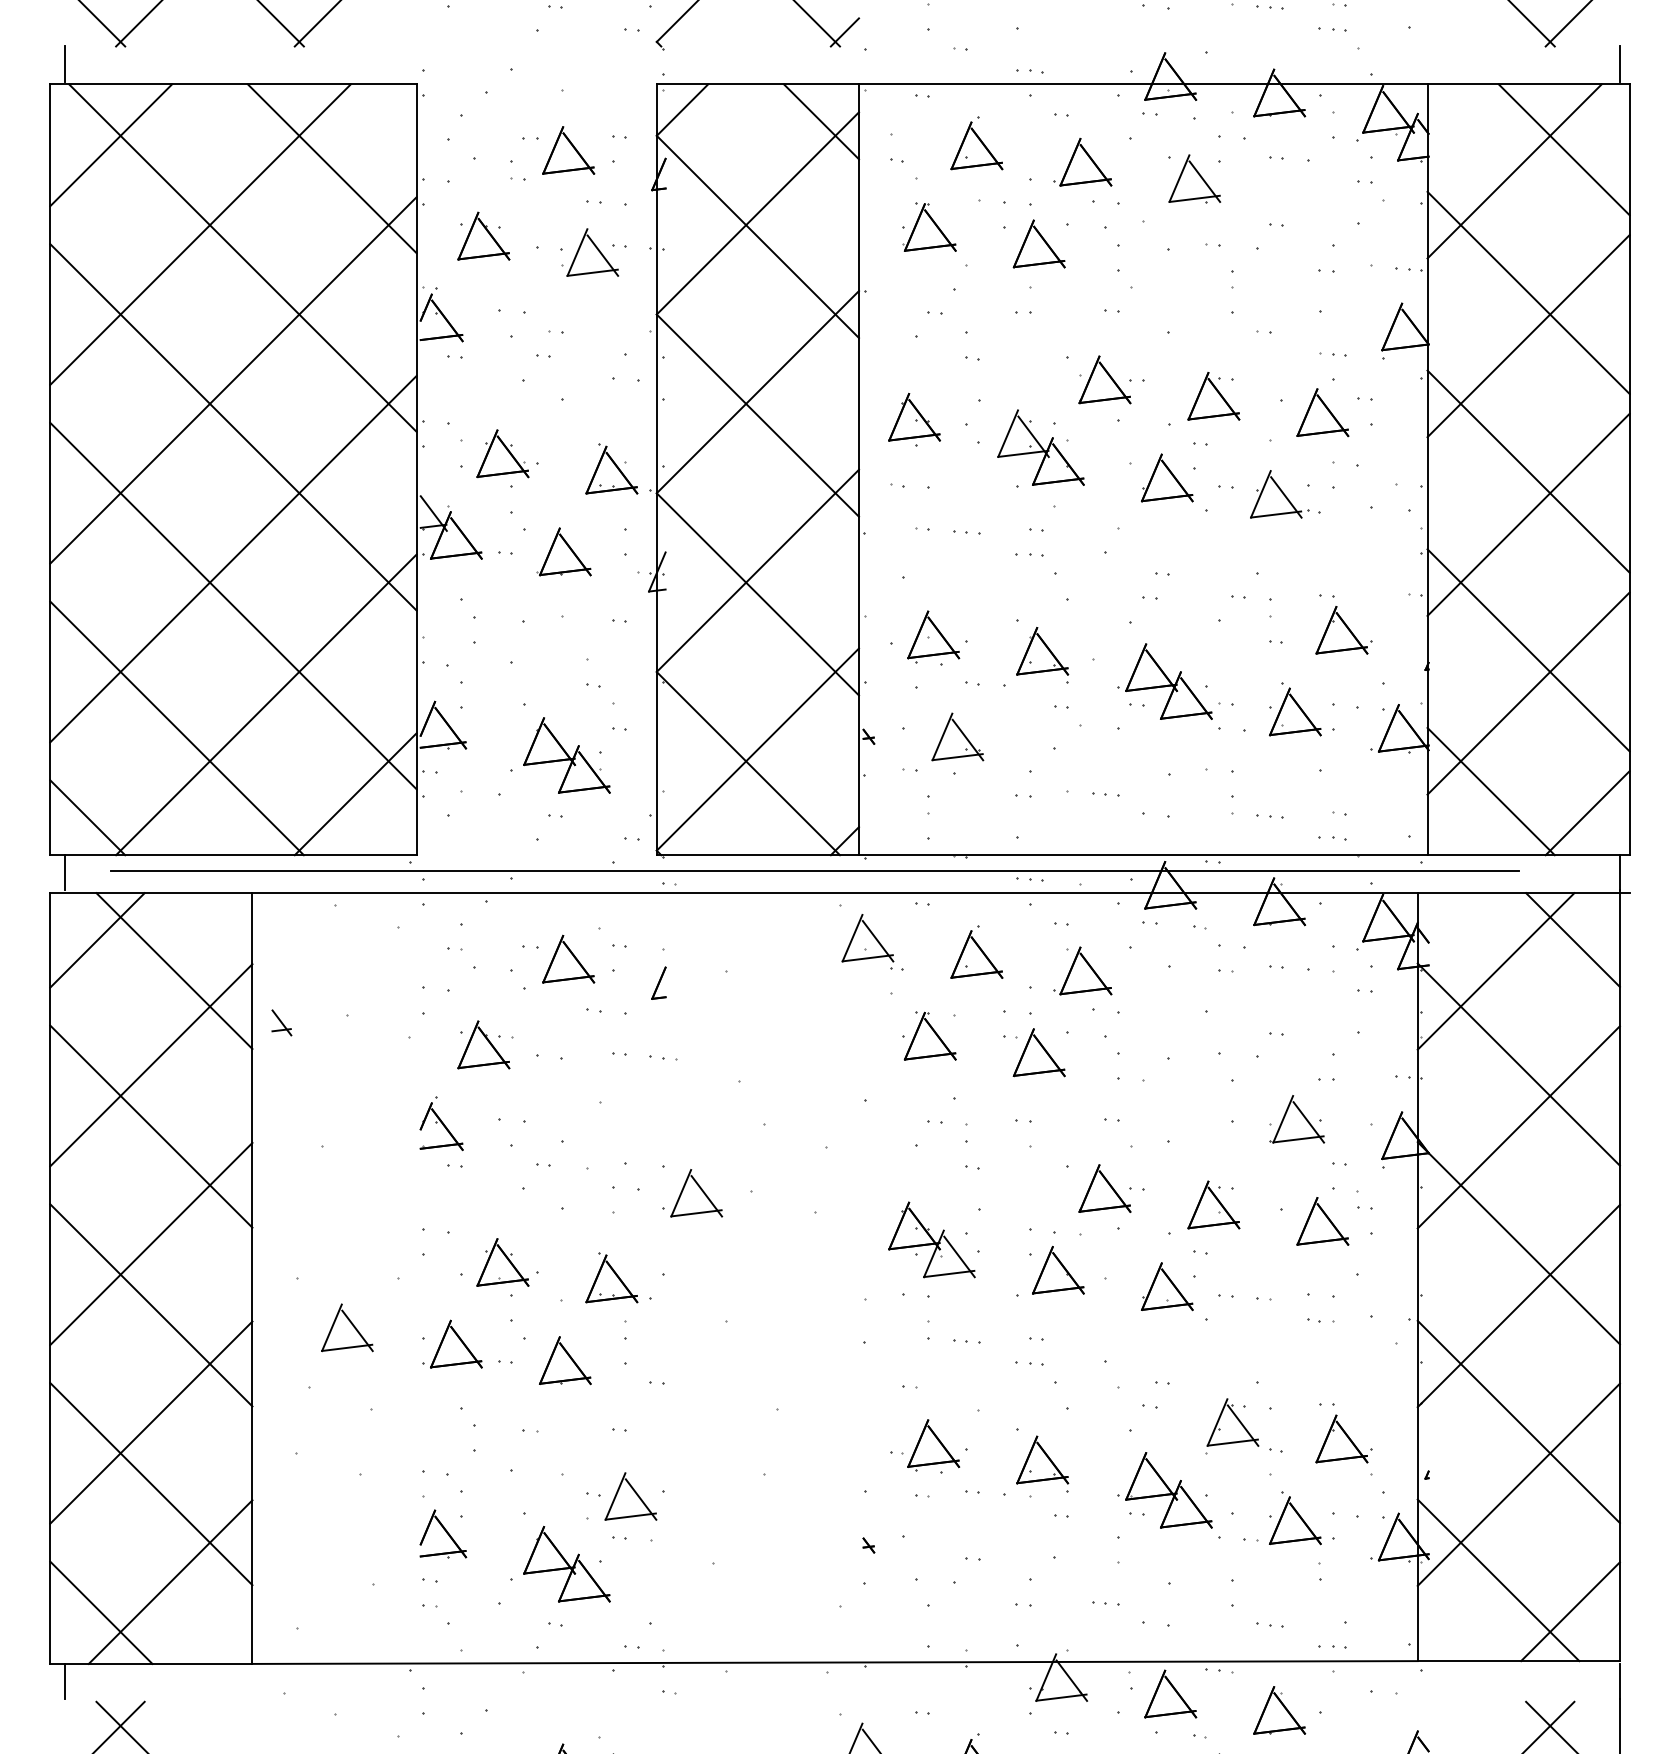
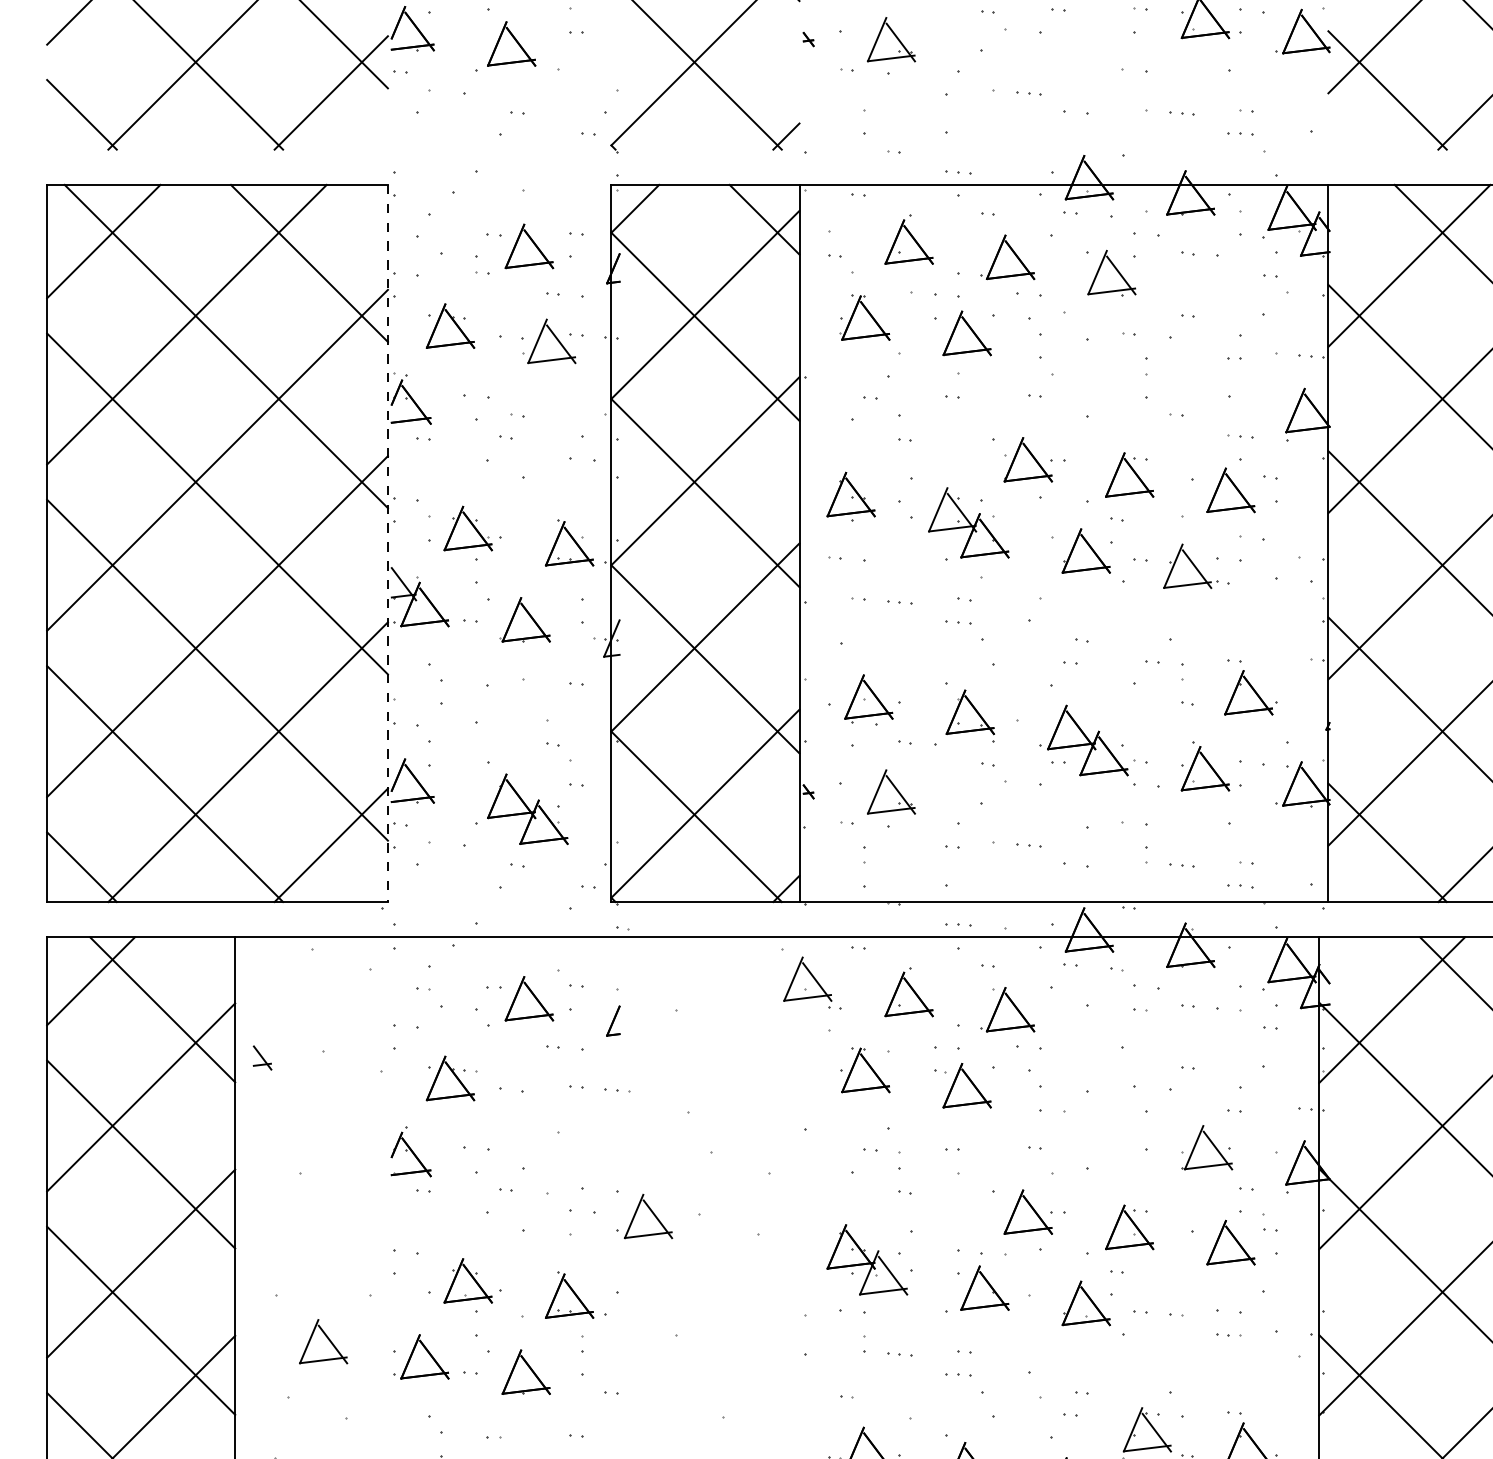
line: (64, 63) -> (60, 165), removed
line: (416, 470) -> (387, 544), solid -> dashed
line: (814, 871) -> (758, 917), removed
line: (64, 872) -> (60, 918), removed

